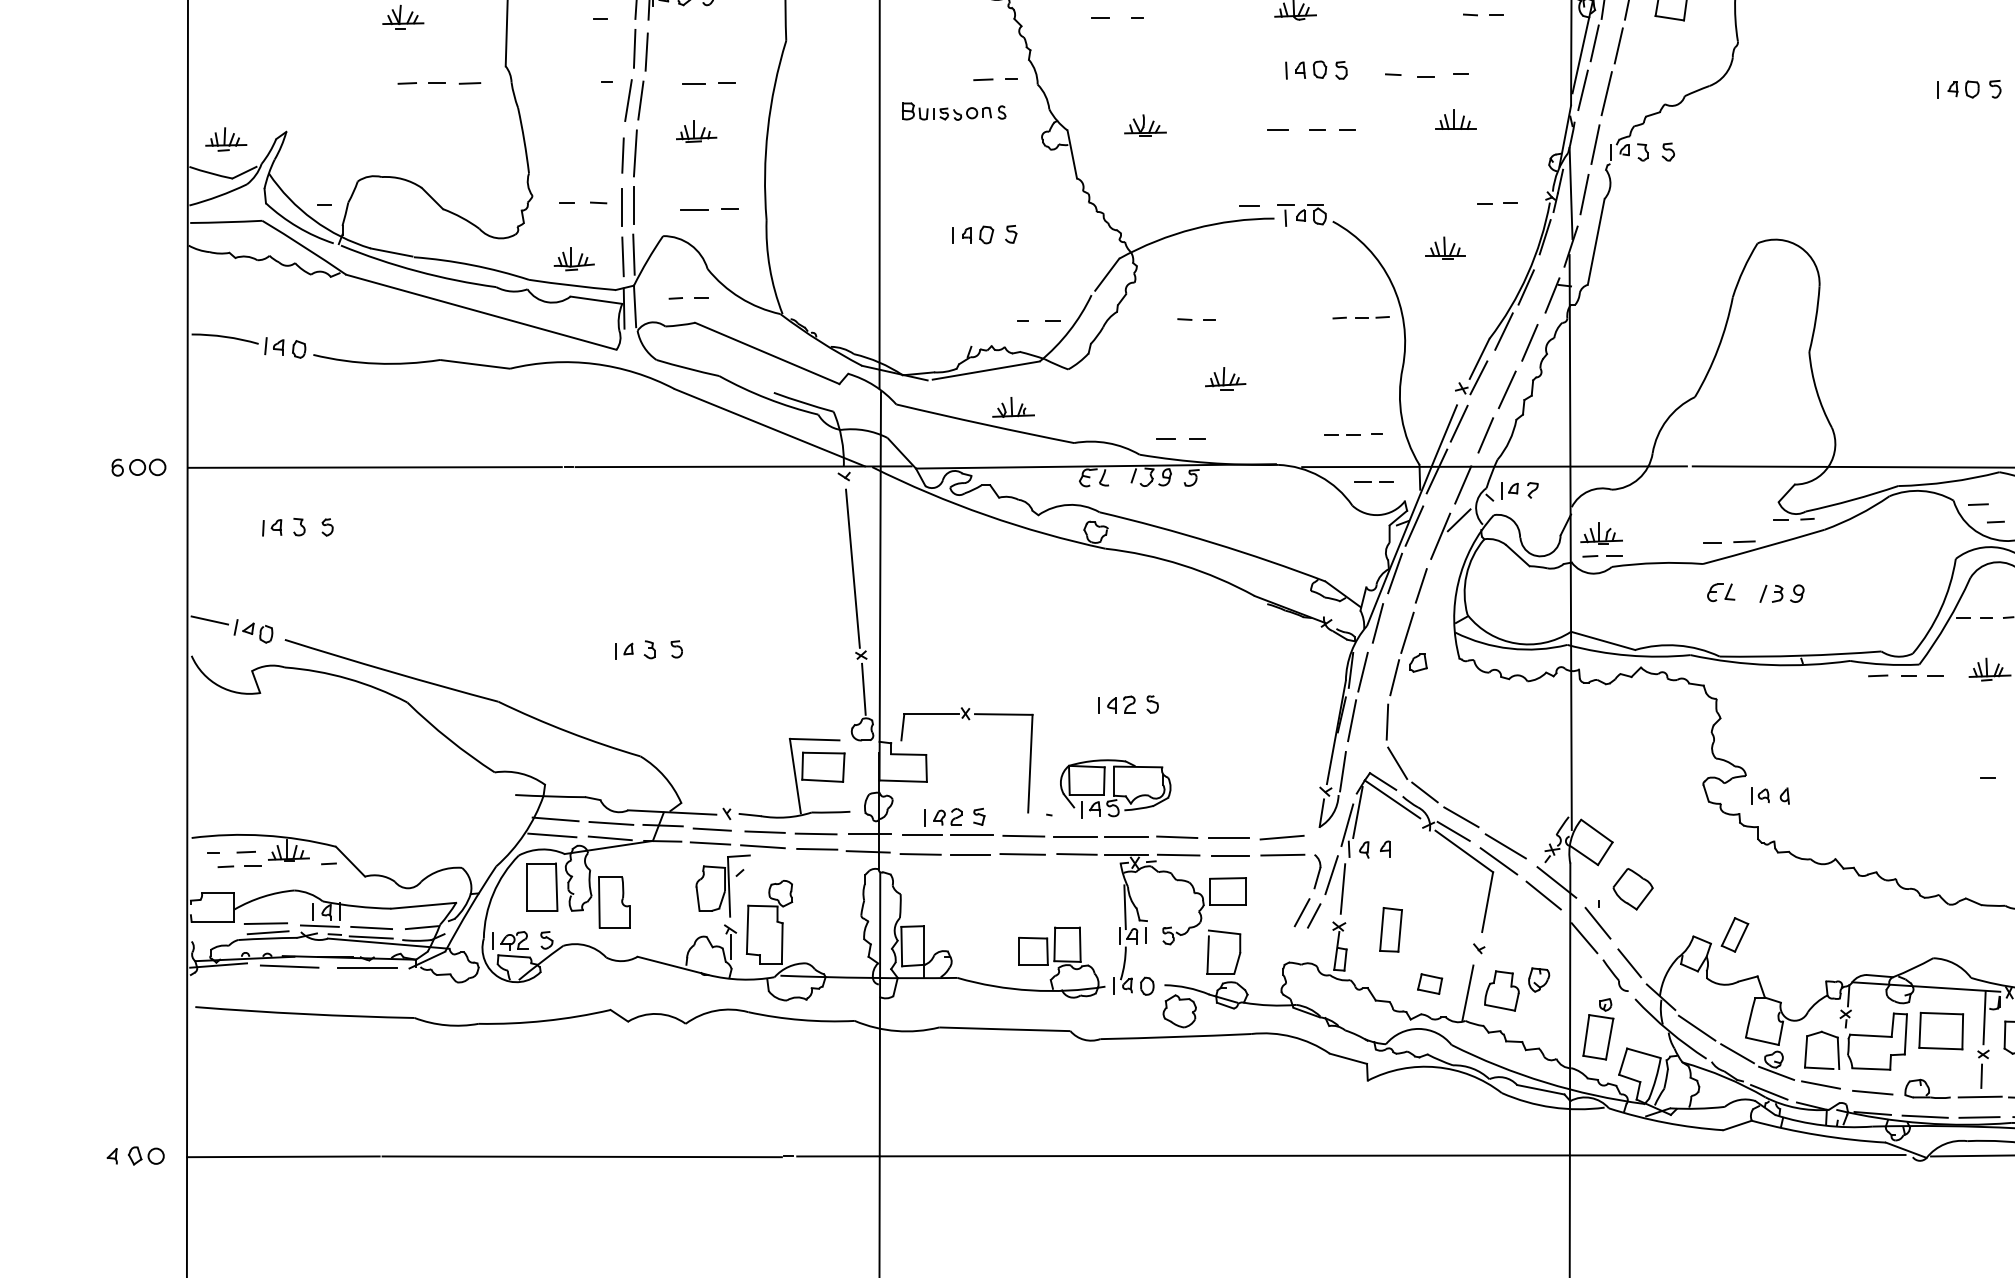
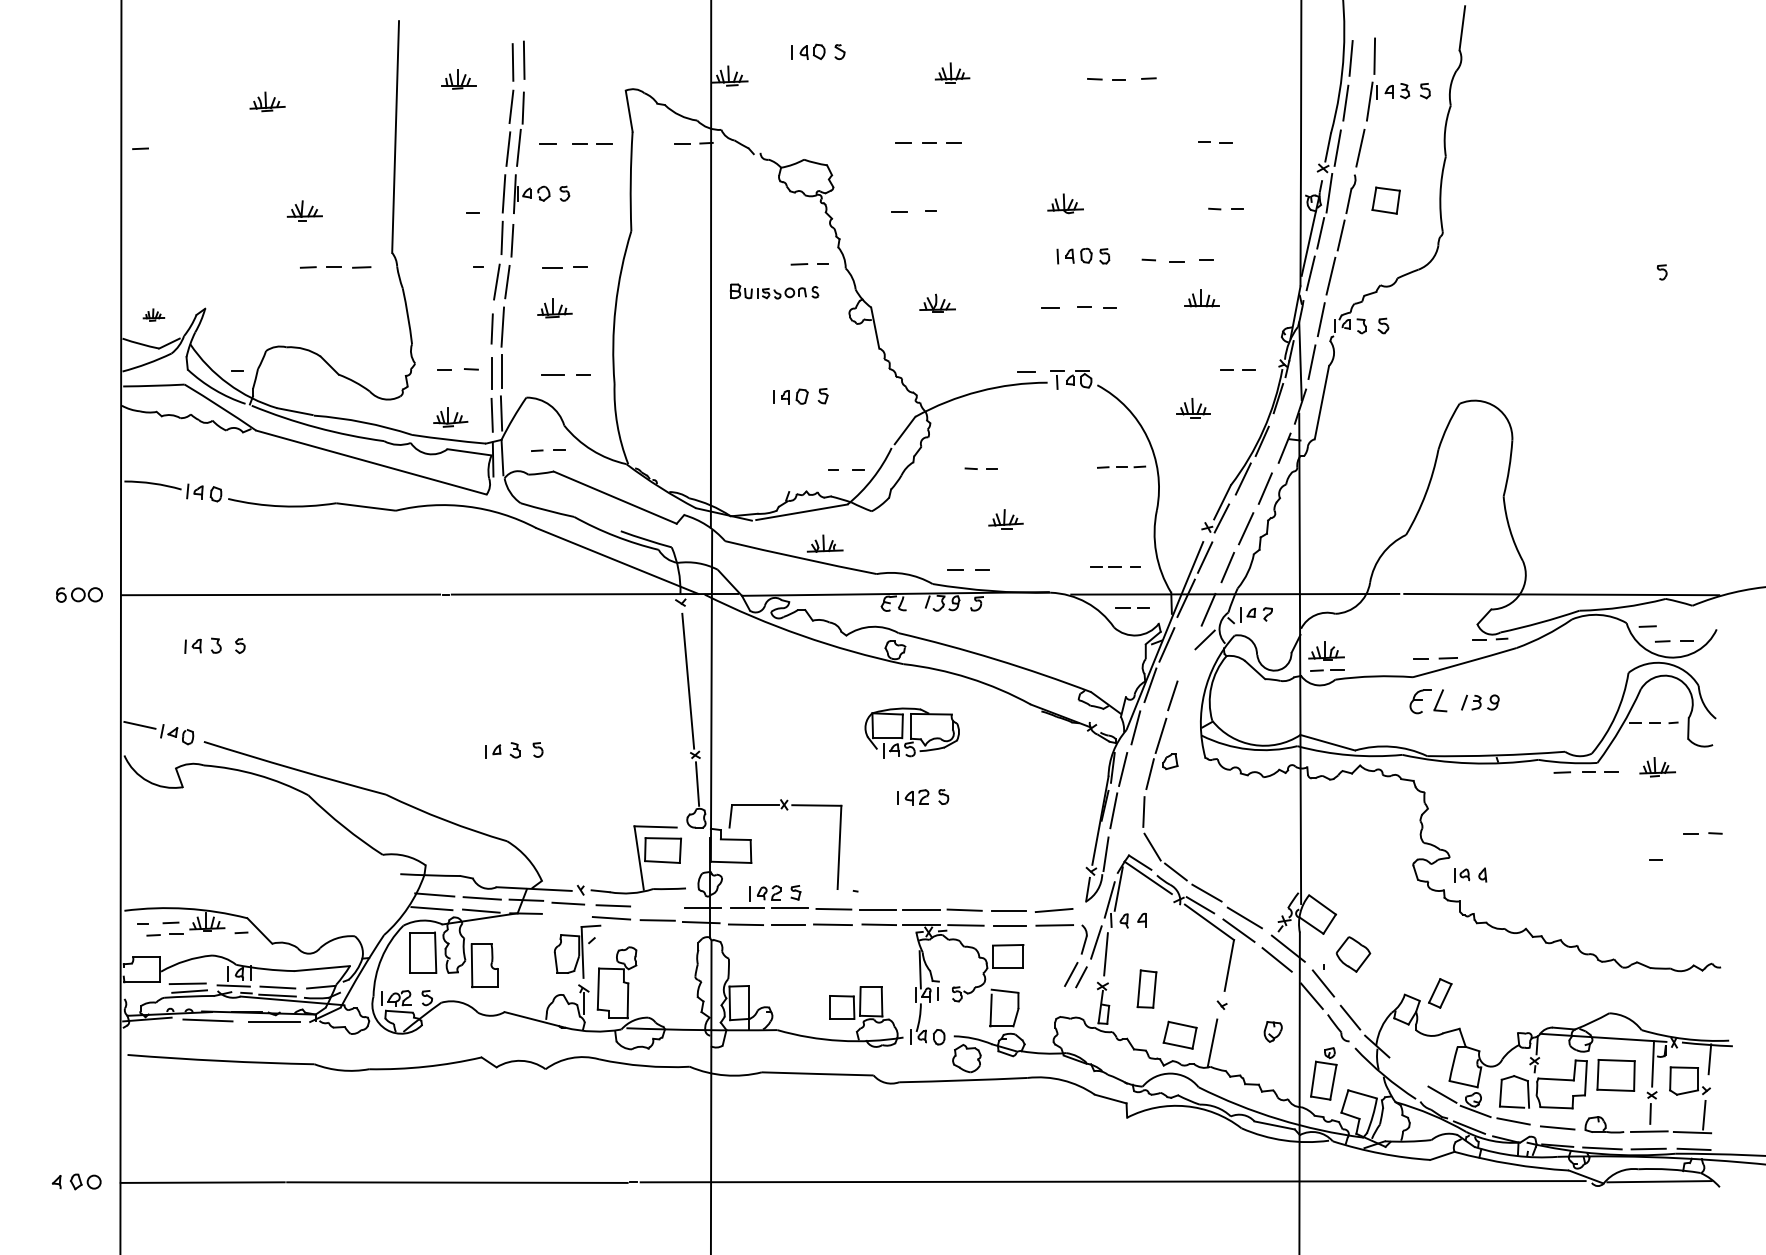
part: (1958, 89) -> (1630, 272), removed
part: (225, 138) -> (153, 314), size x0.6
line: (1440, 536) -> (1189, 653), removed
part: (1721, 592) -> (1428, 701), size x1.6
part: (1114, 788) -> (911, 732), moved
line: (815, 834) -> (656, 907), removed
line: (710, 843) -> (566, 915), removed
part: (1430, 984) -> (1180, 1035), size x1.6
part: (1501, 991) -> (1241, 1041), removed
line: (1696, 1027) -> (1407, 1072), removed

